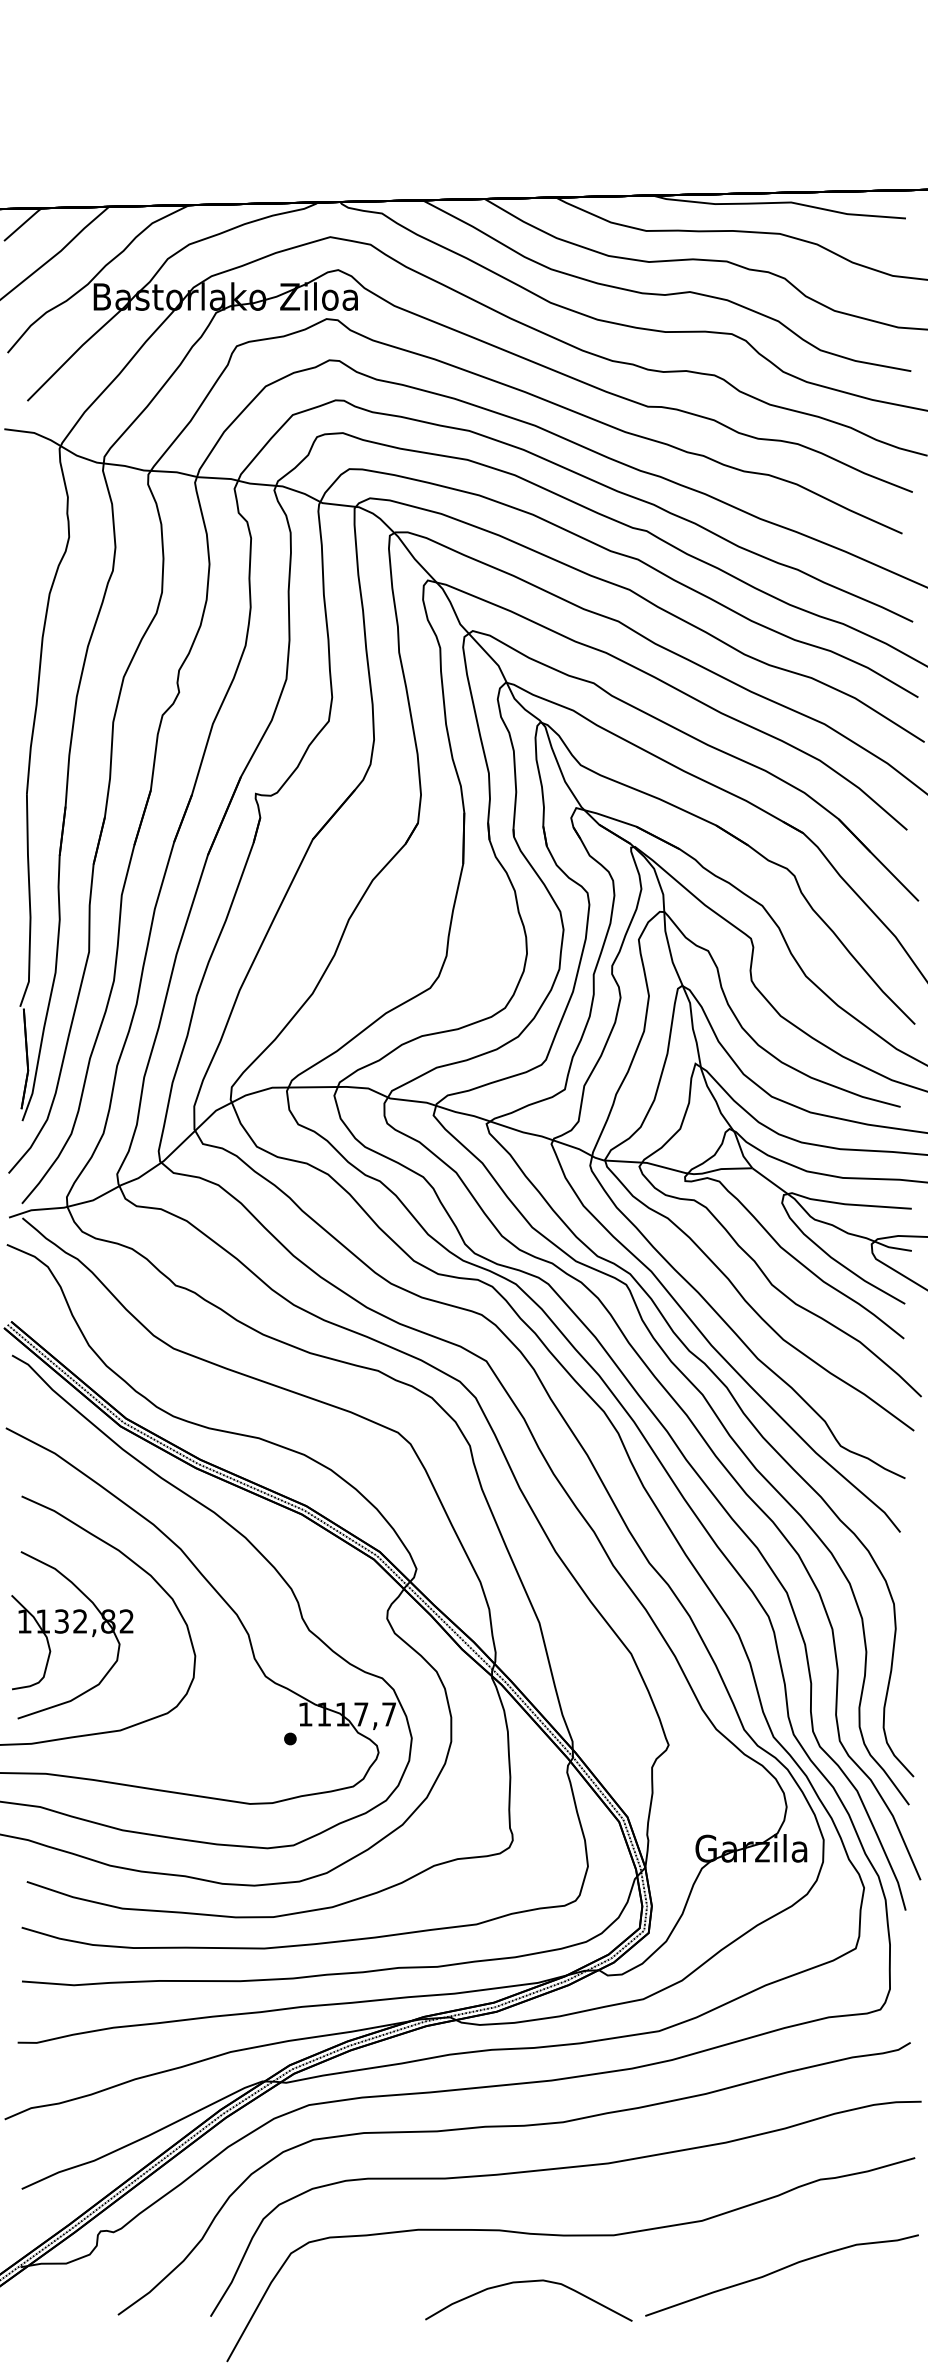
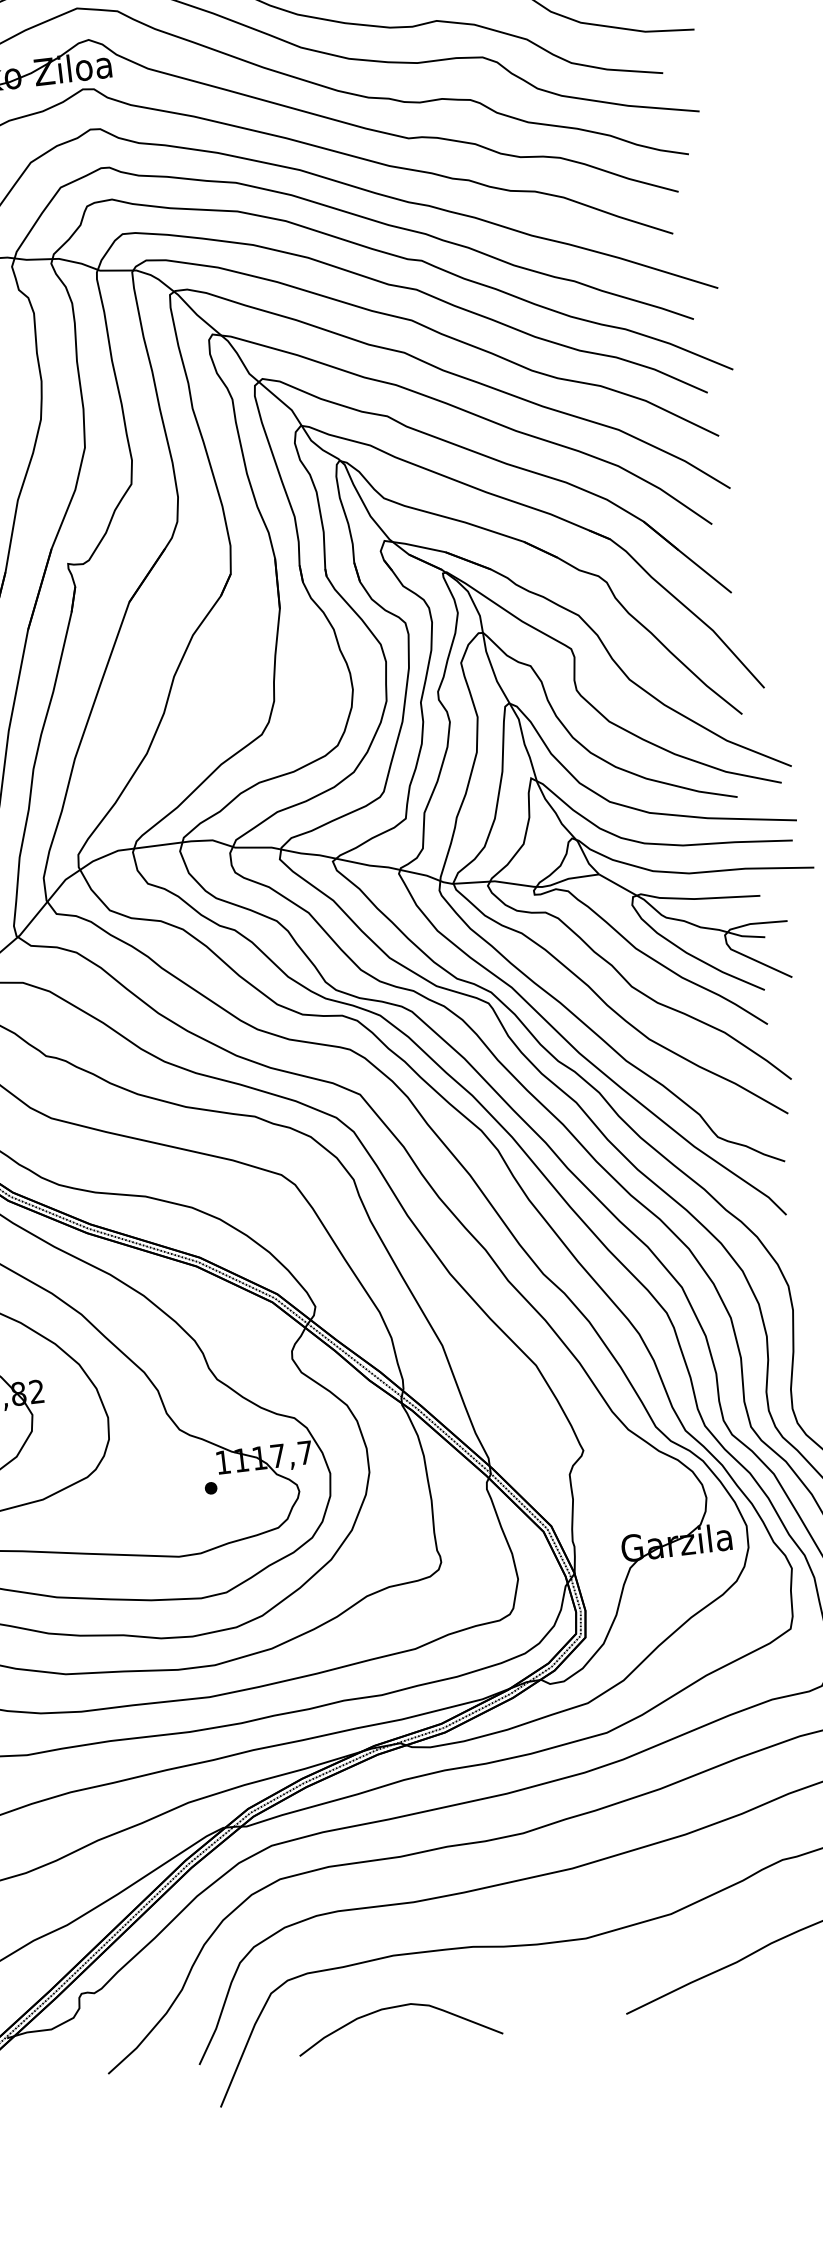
curve: (528, 2282) -> (396, 2007), moved

